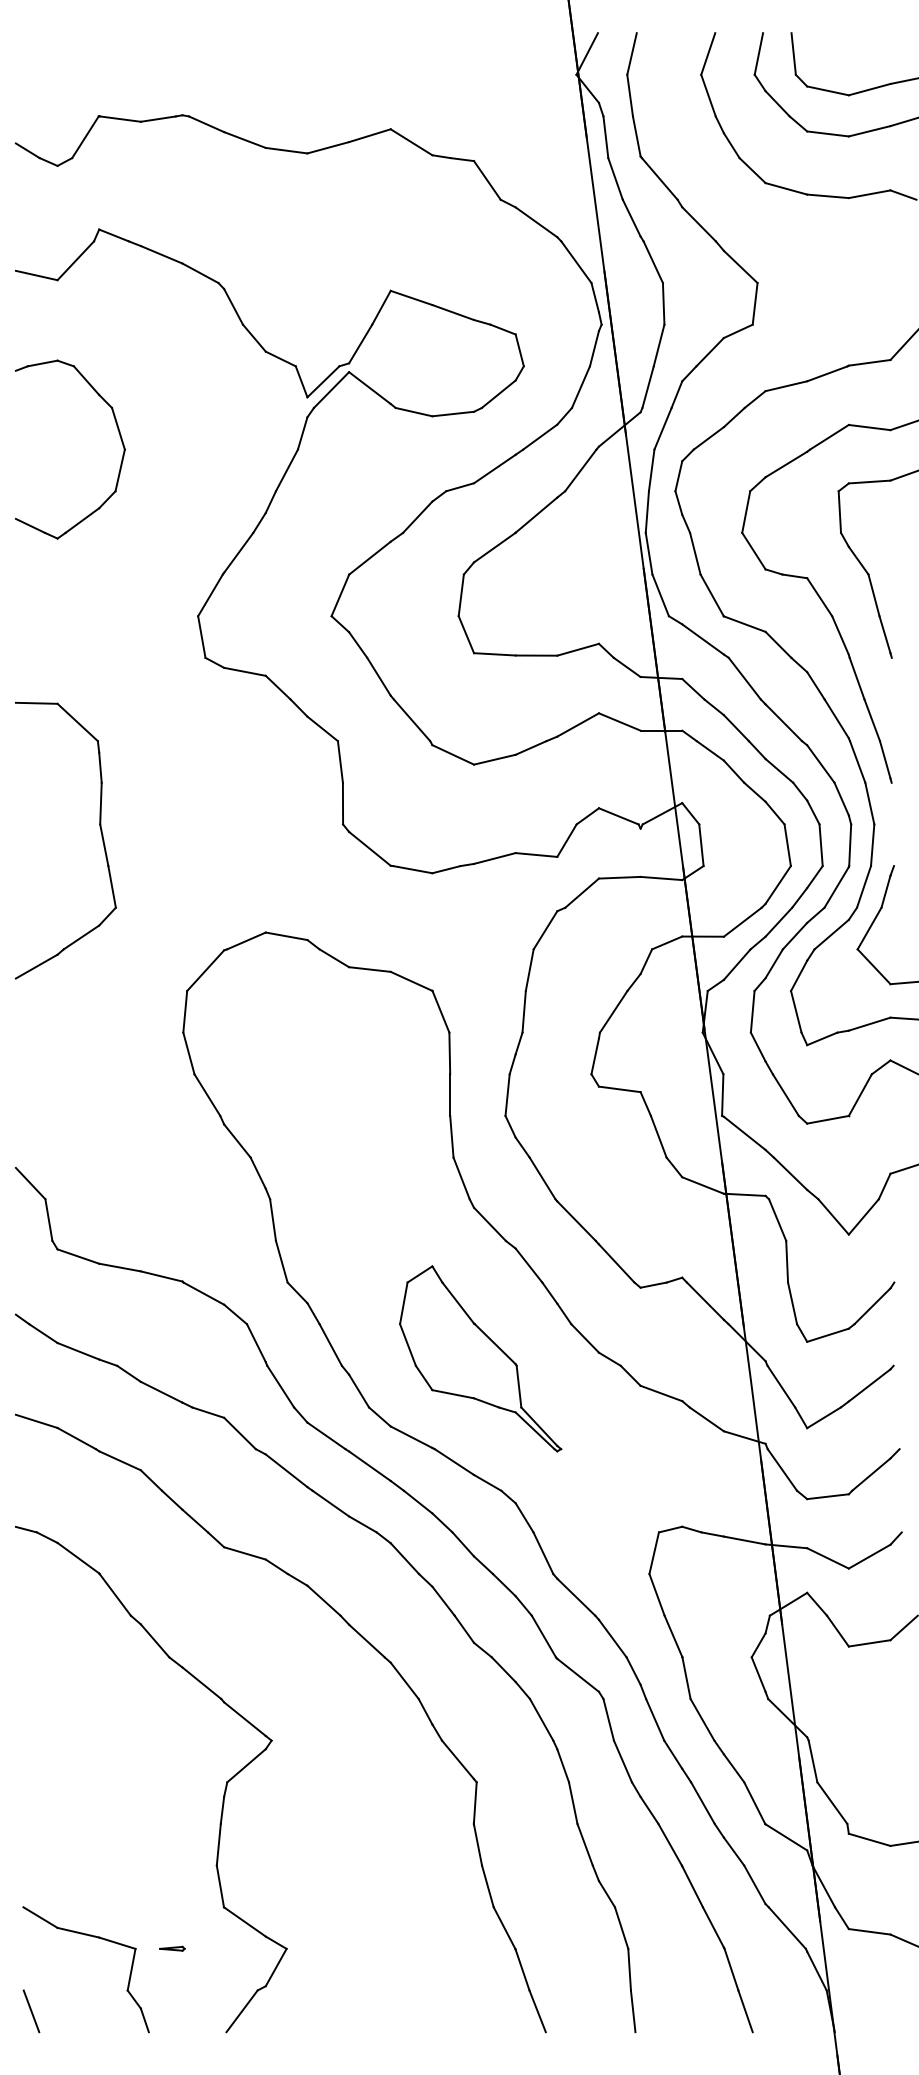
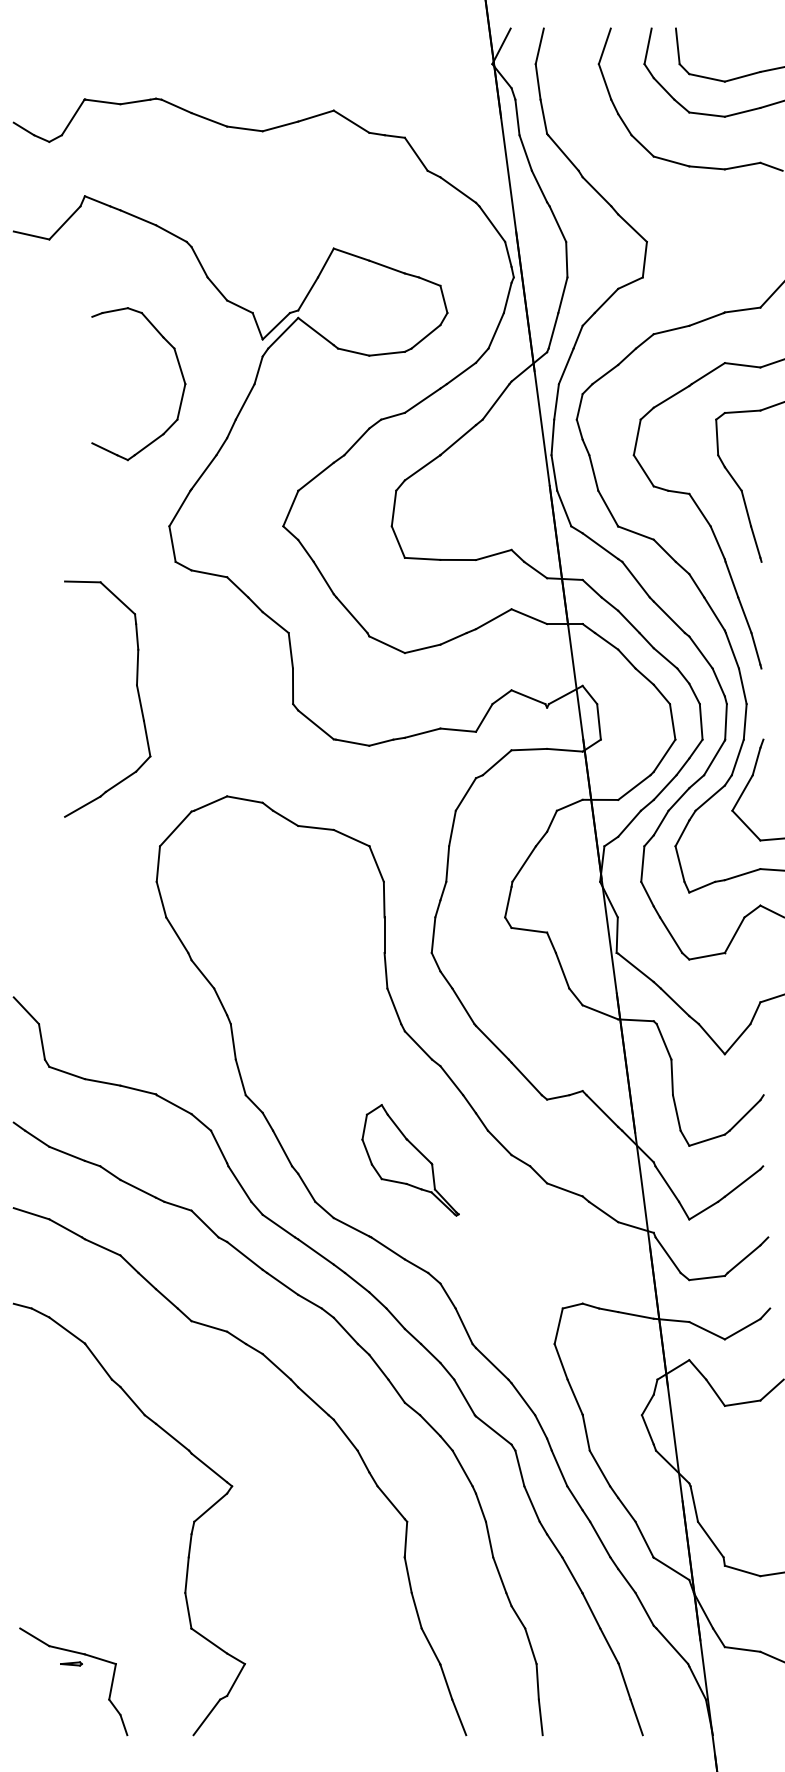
part: (119, 436) -> (180, 372), moved
part: (100, 832) -> (137, 692), moved
part: (480, 1358) -> (410, 1160), size x0.7
part: (172, 1948) -> (71, 1663), moved
line: (31, 2011) -> (27, 1717), removed

